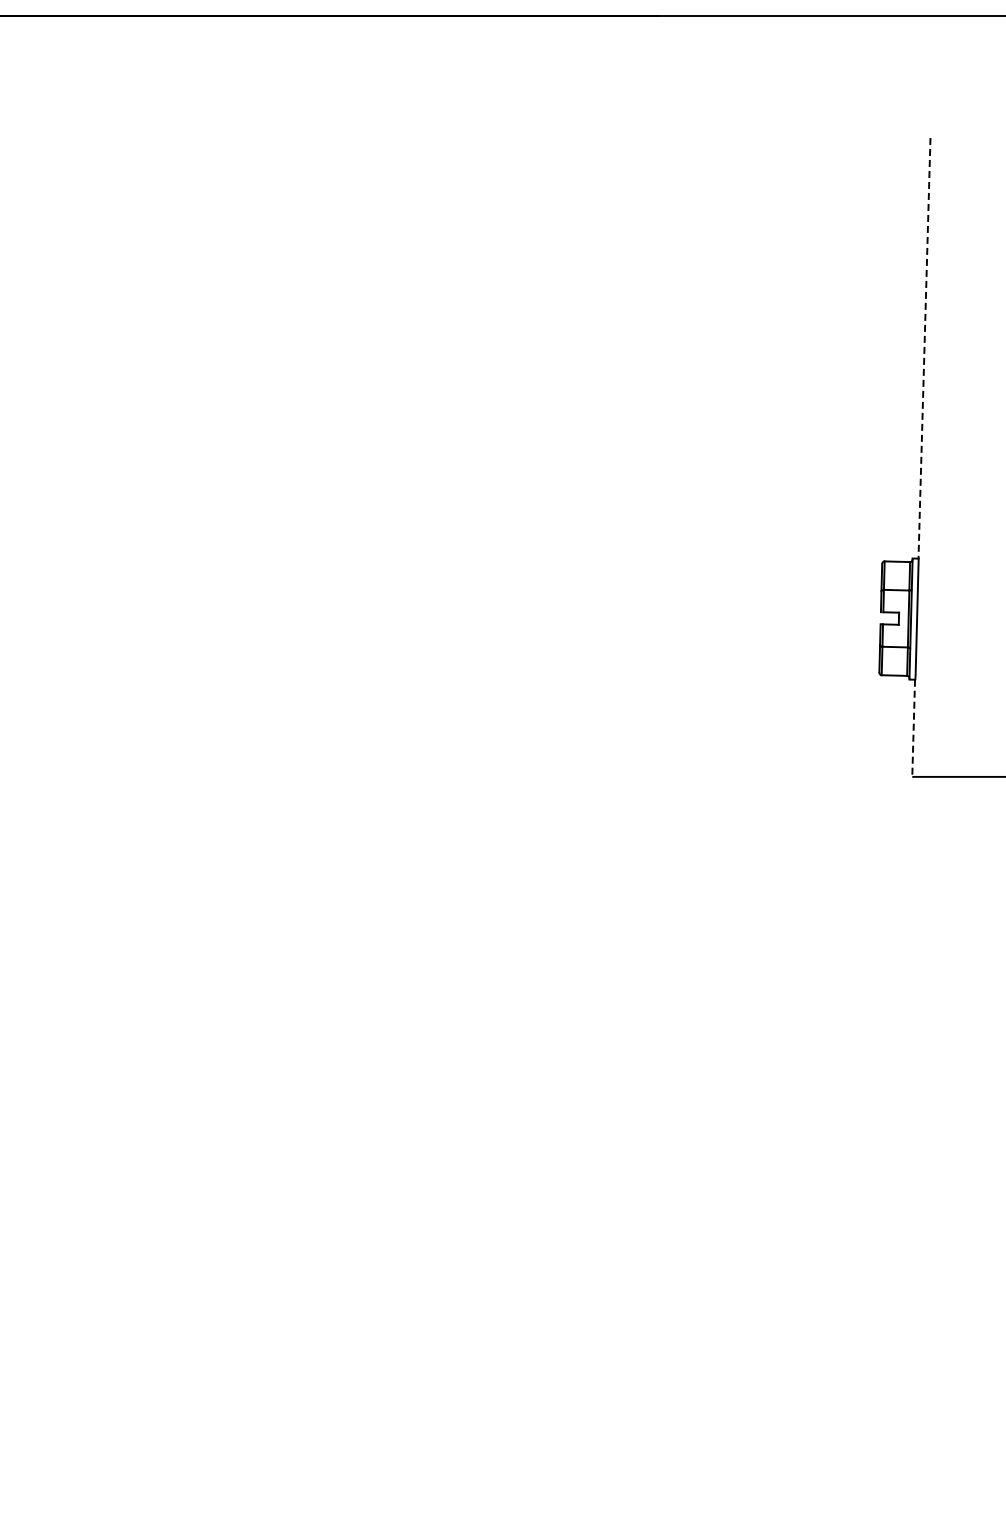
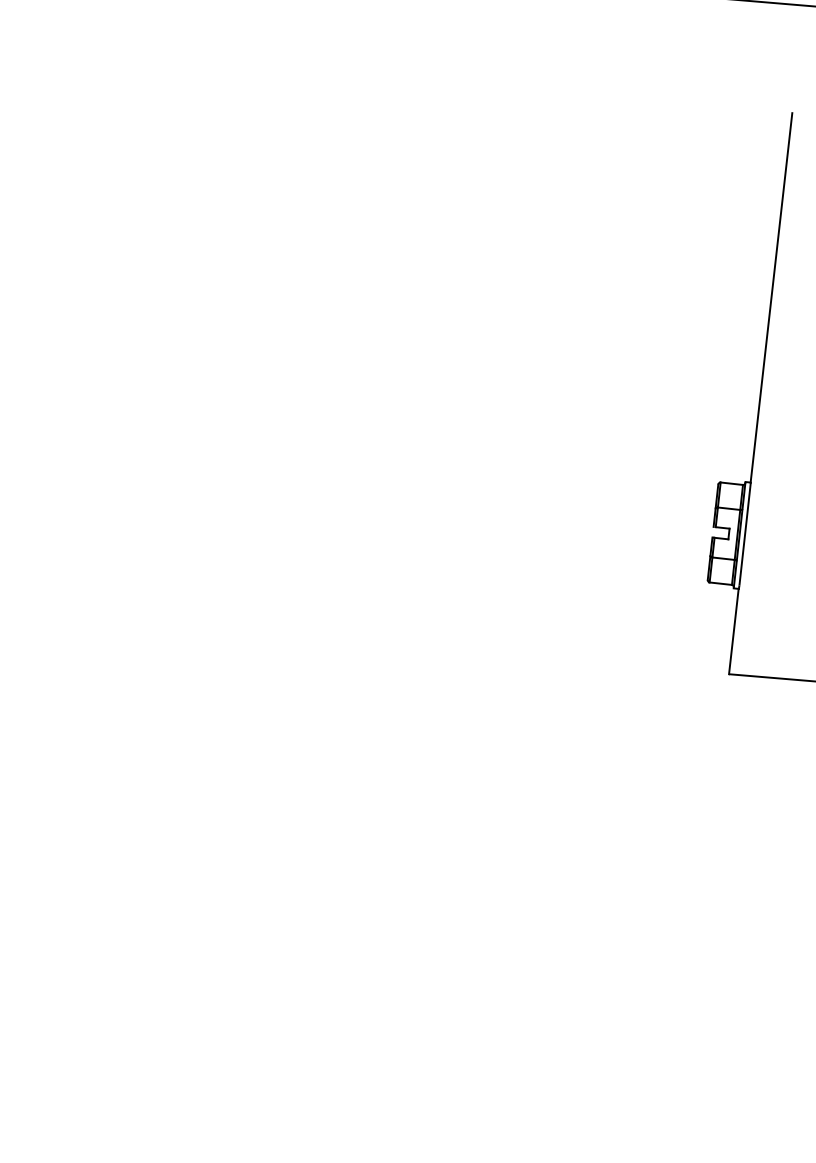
line: (924, 348) -> (771, 298), dashed -> solid
line: (913, 728) -> (733, 631), dashed -> solid

